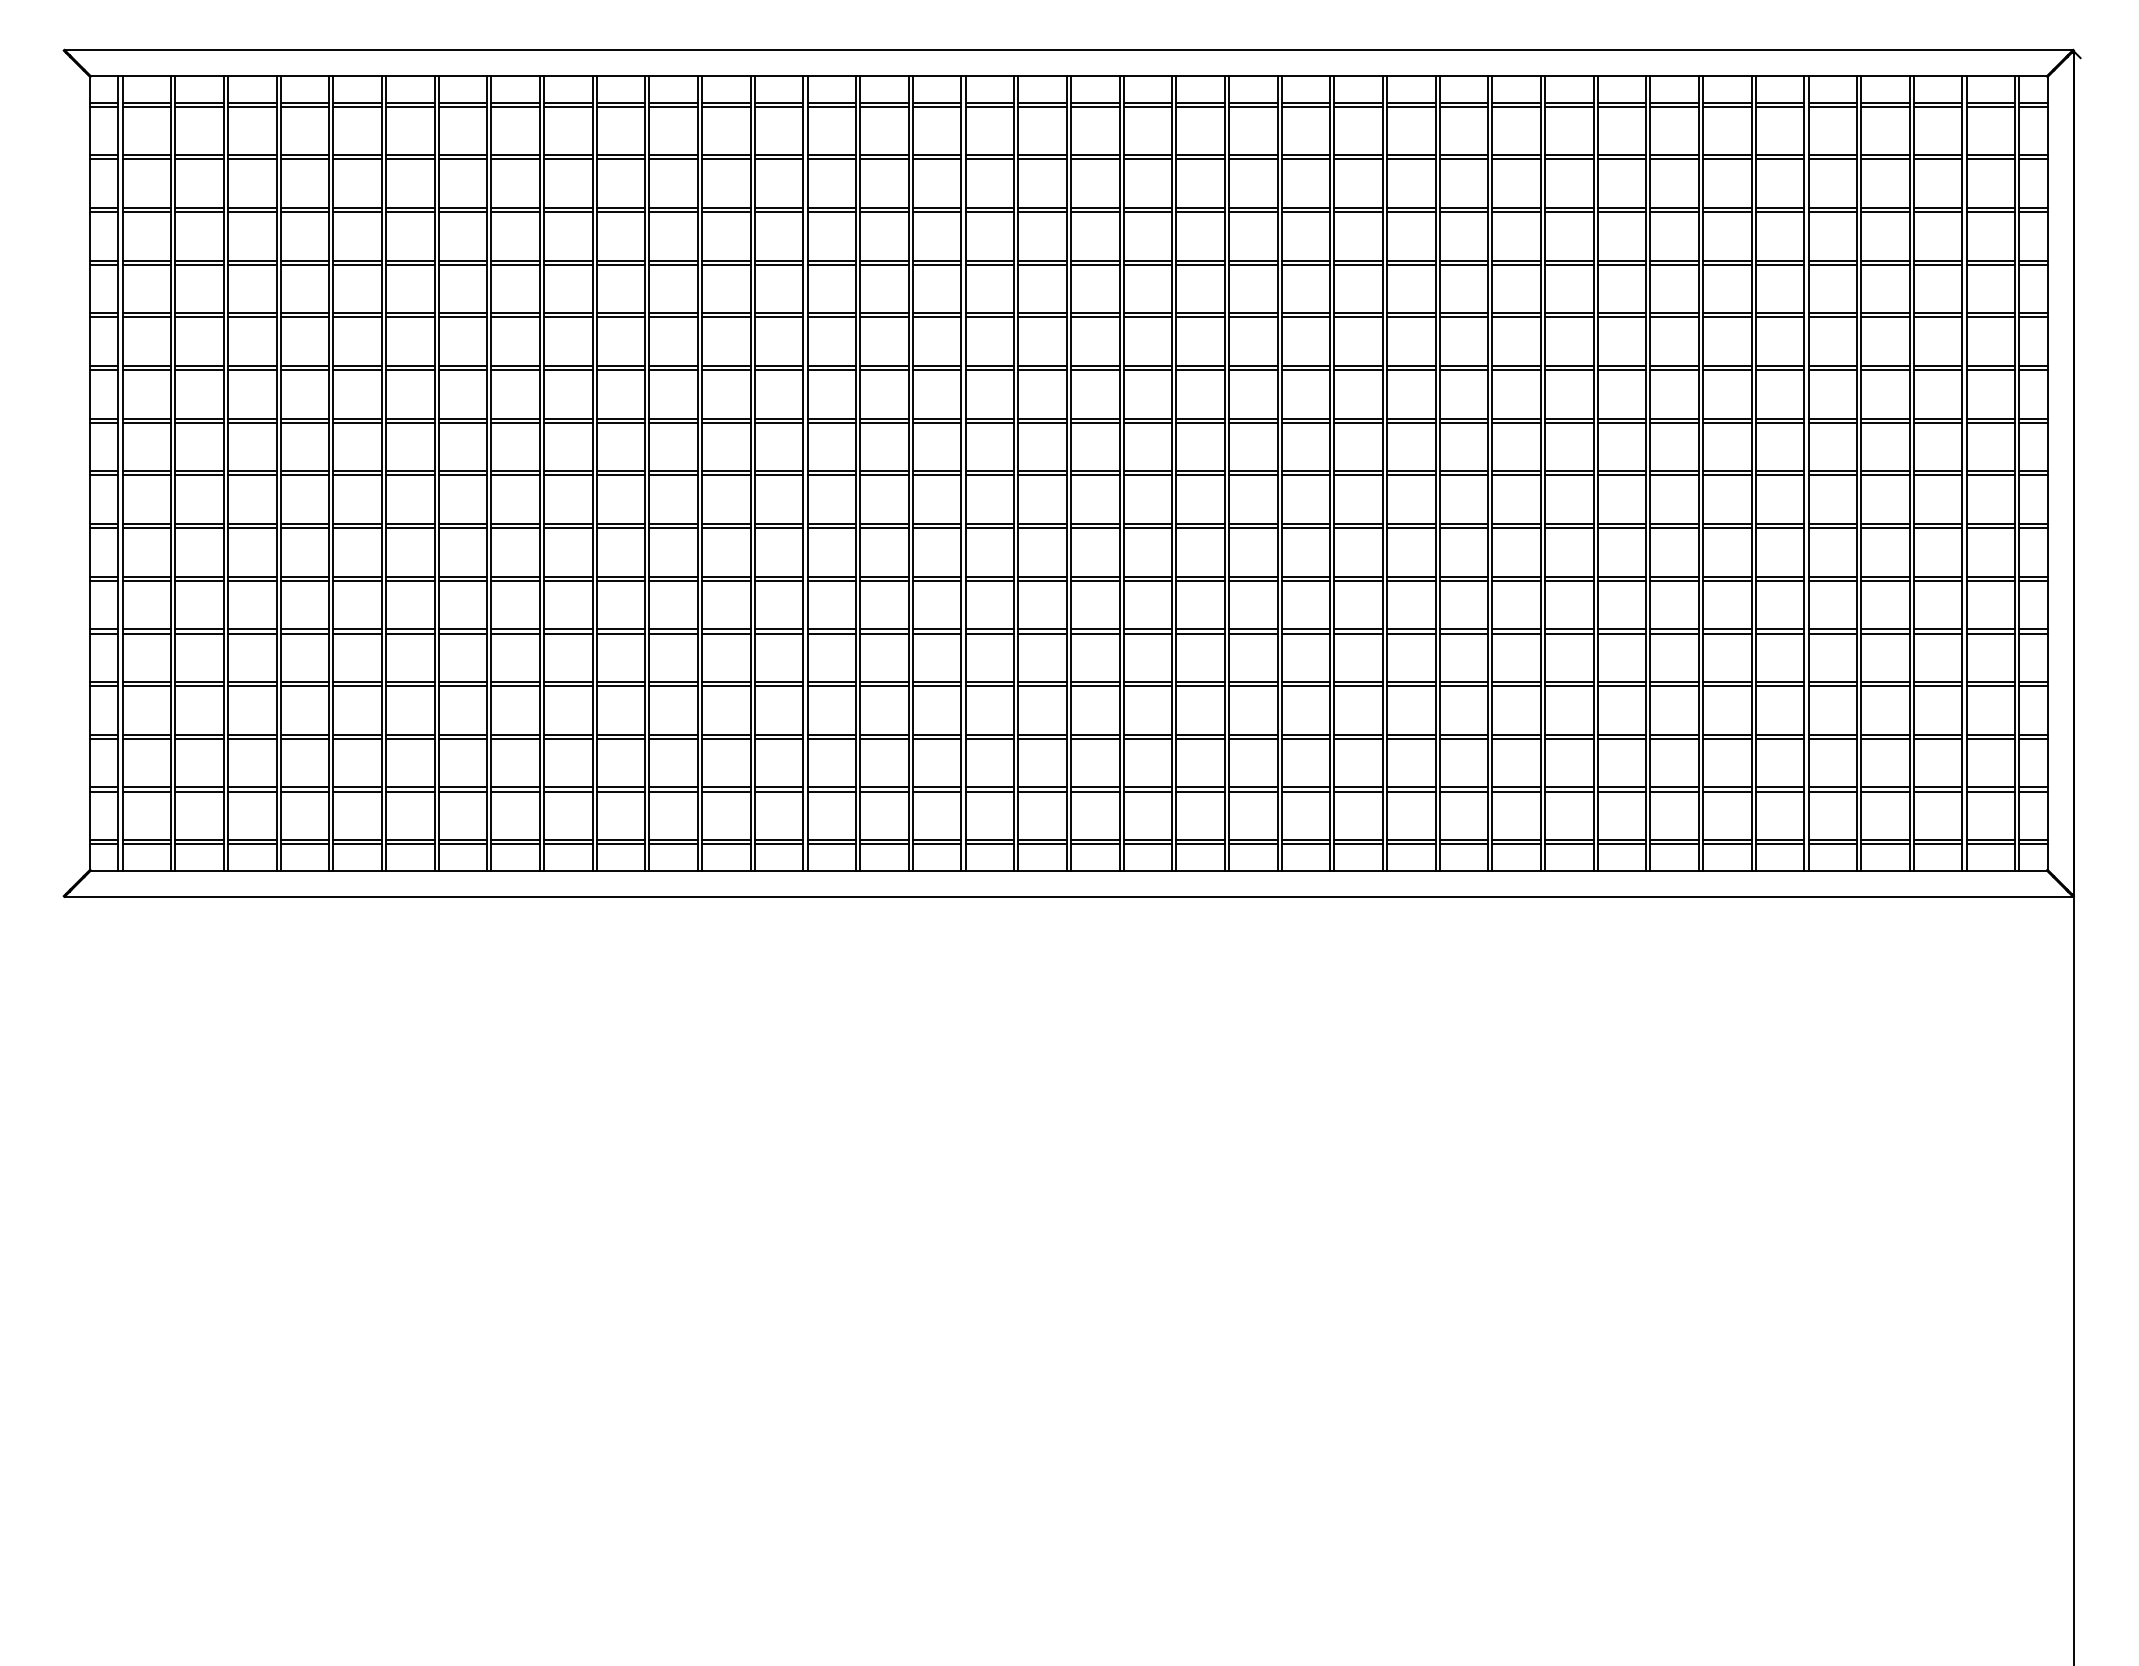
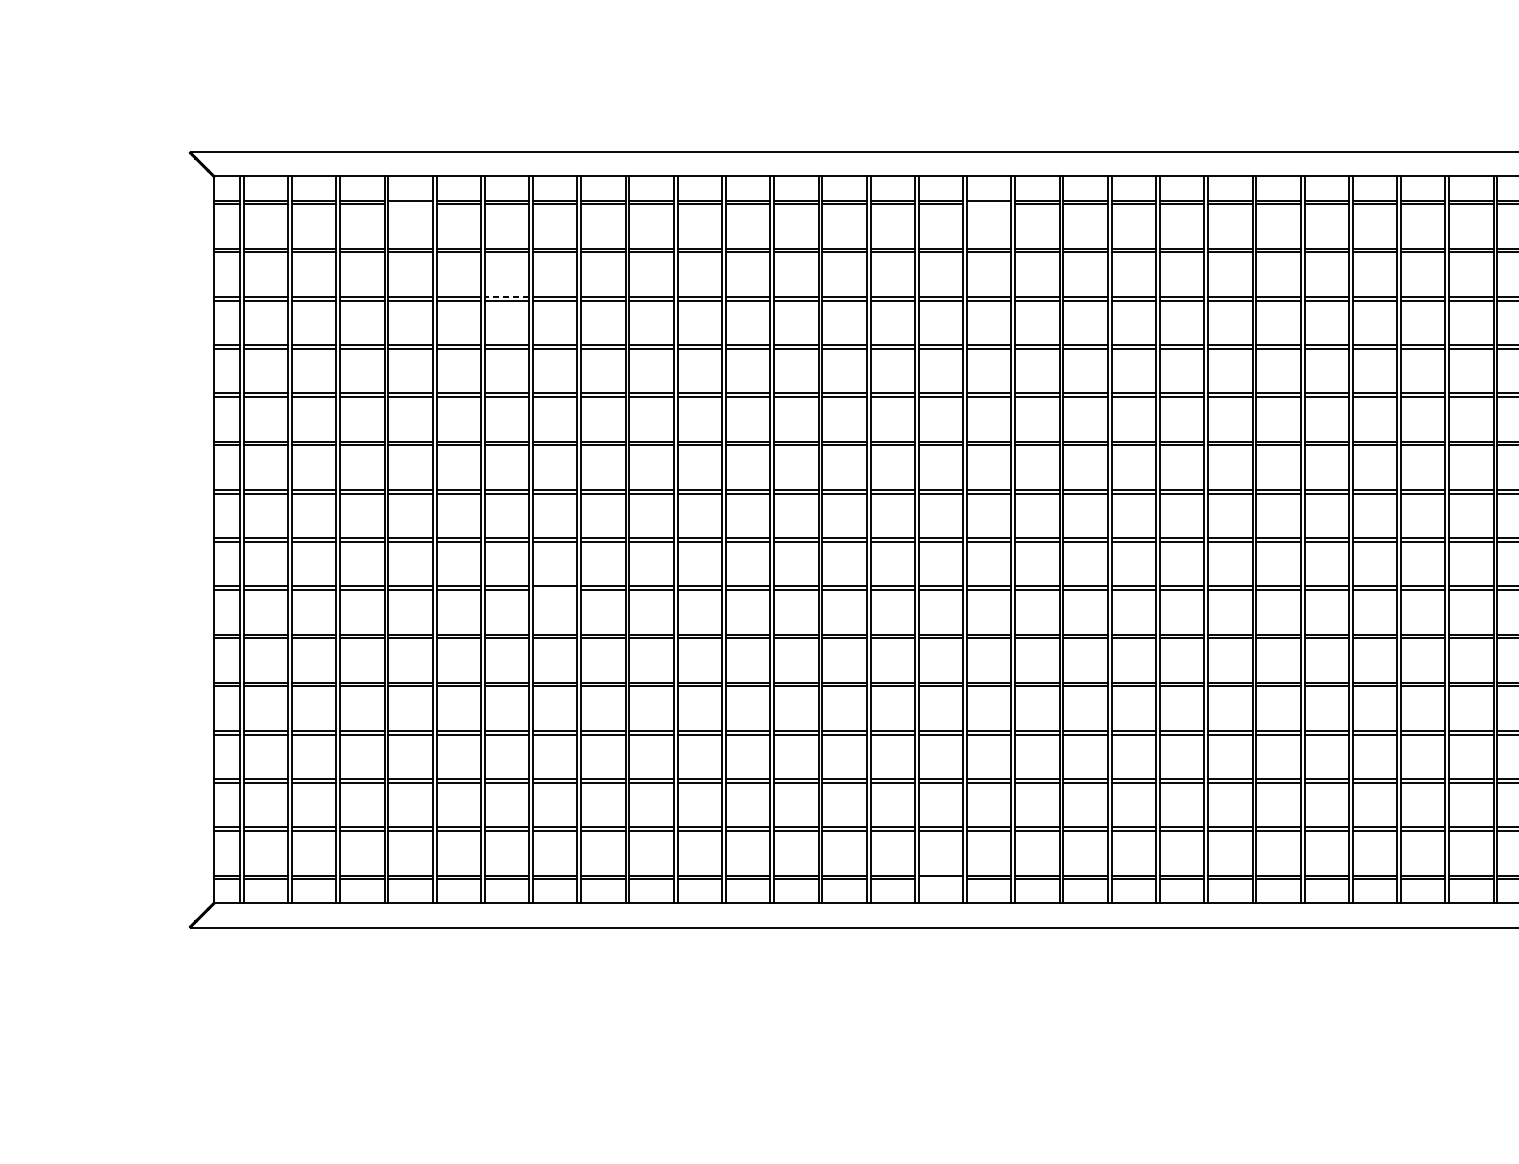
line: (304, 106) -> (410, 204), removed
line: (936, 106) -> (988, 204), removed
line: (409, 207) -> (506, 296), solid -> dashed
line: (462, 528) -> (554, 590), removed
line: (884, 844) -> (941, 879), removed

